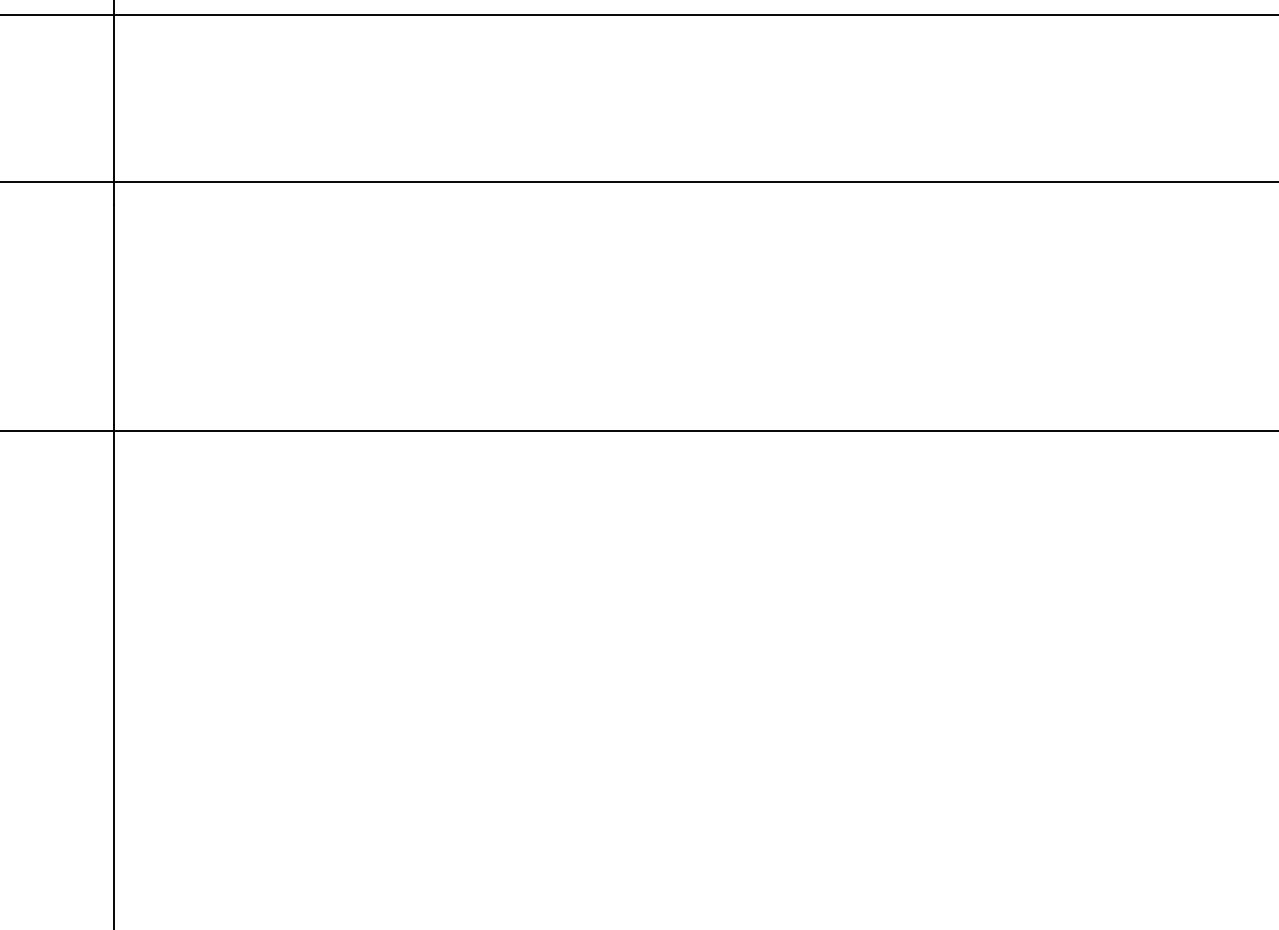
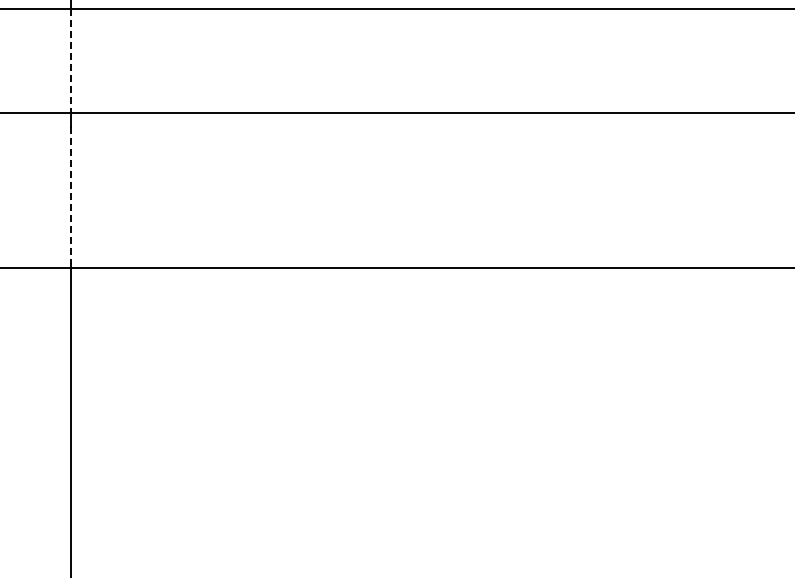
line: (113, 99) -> (70, 61), solid -> dashed
line: (113, 316) -> (70, 196), solid -> dashed

